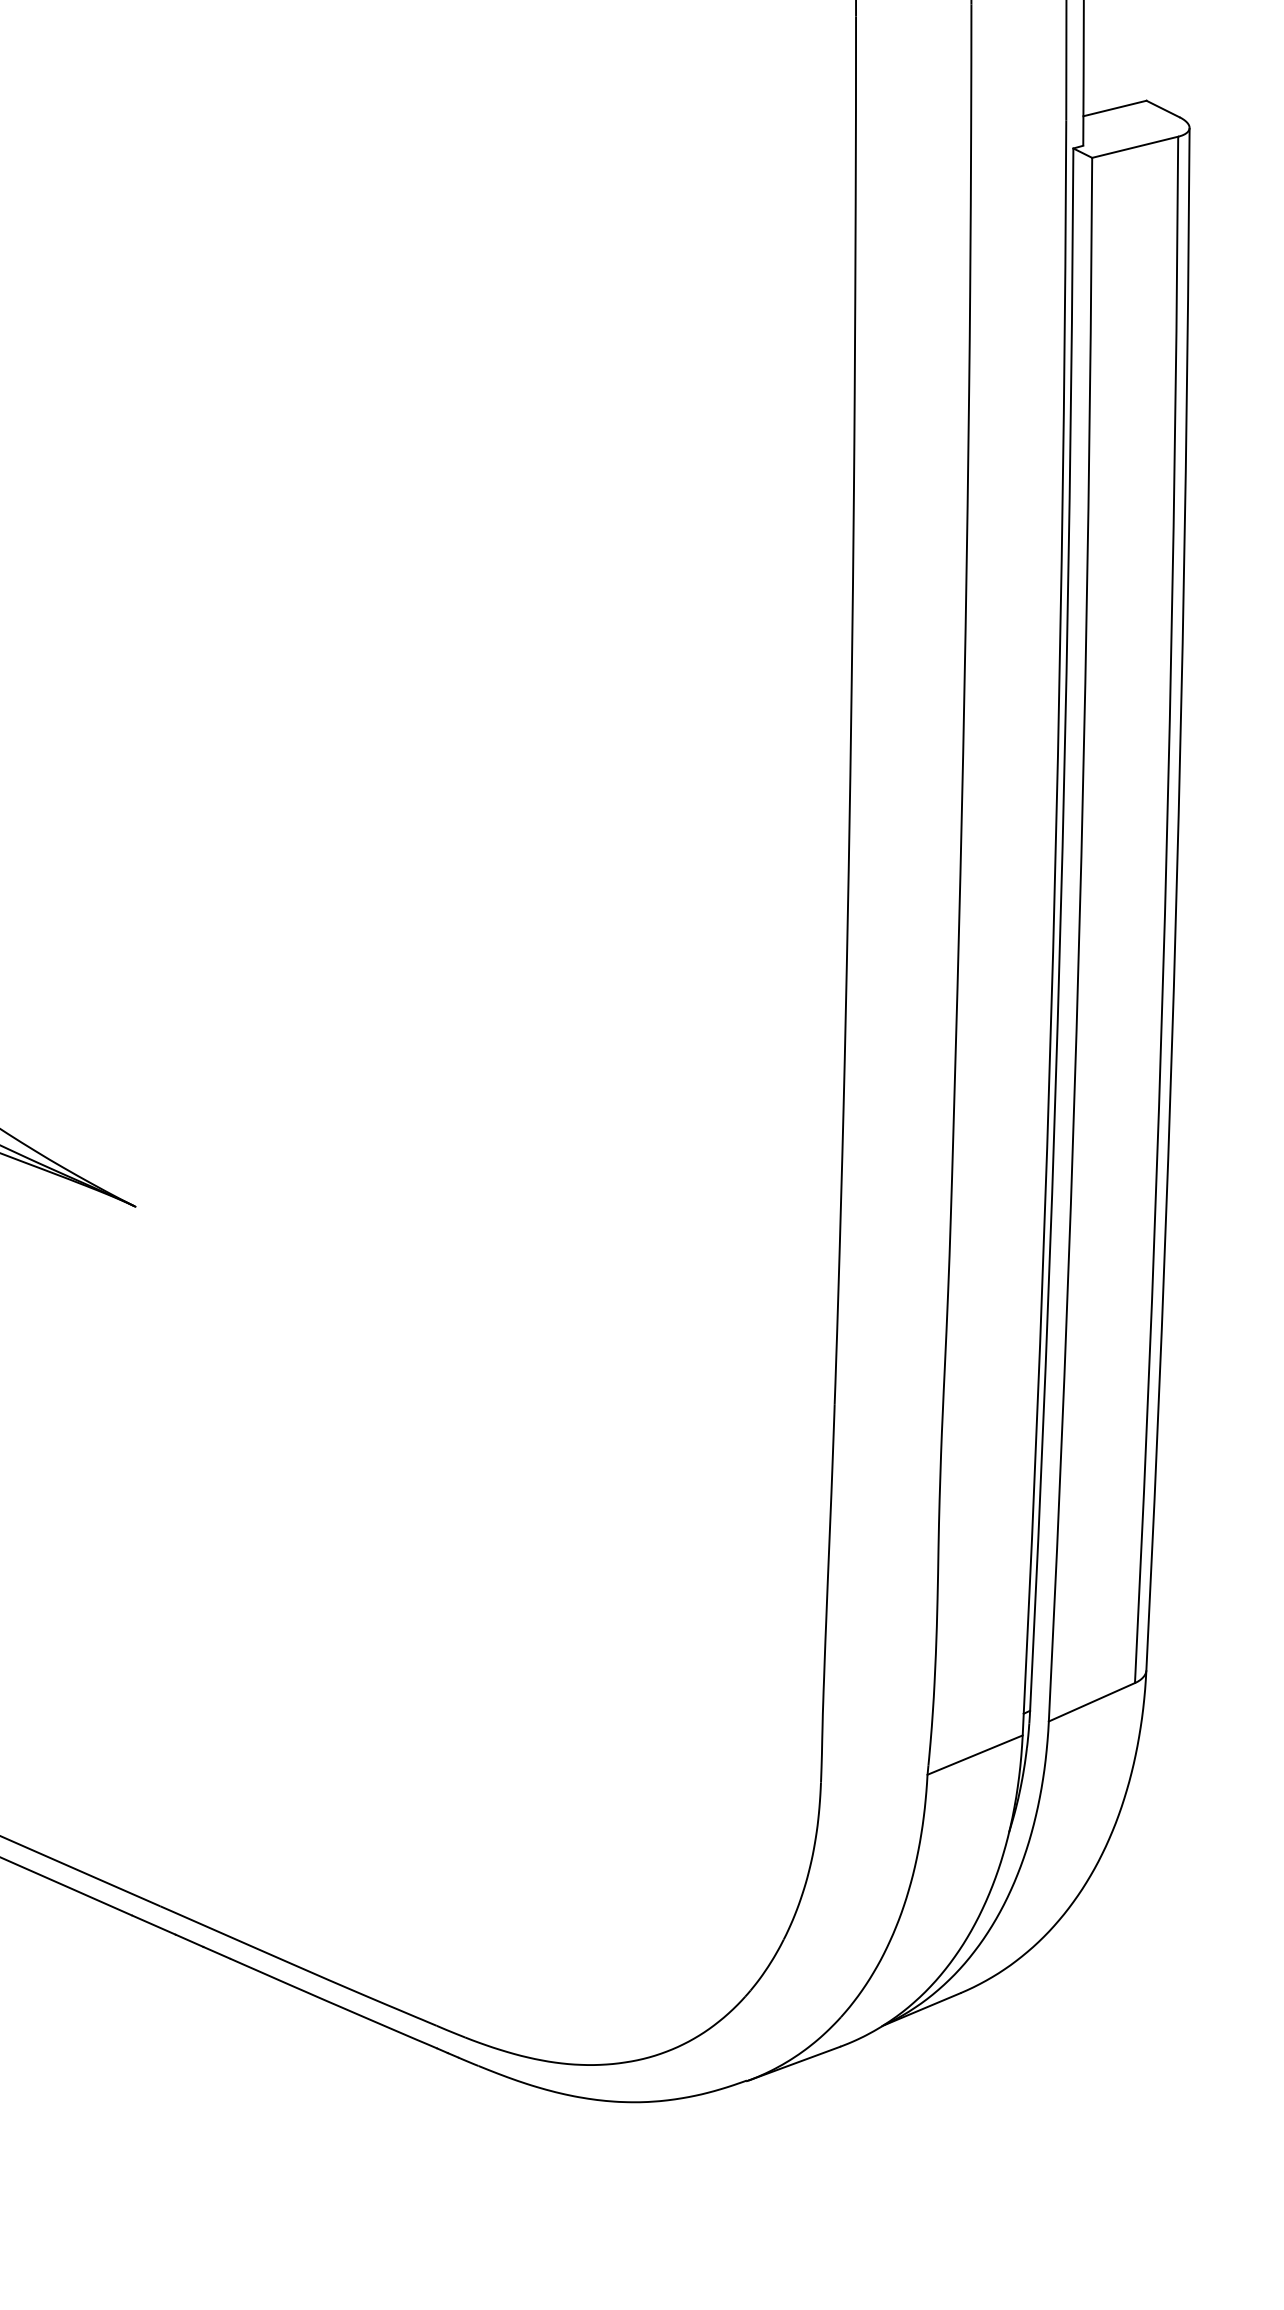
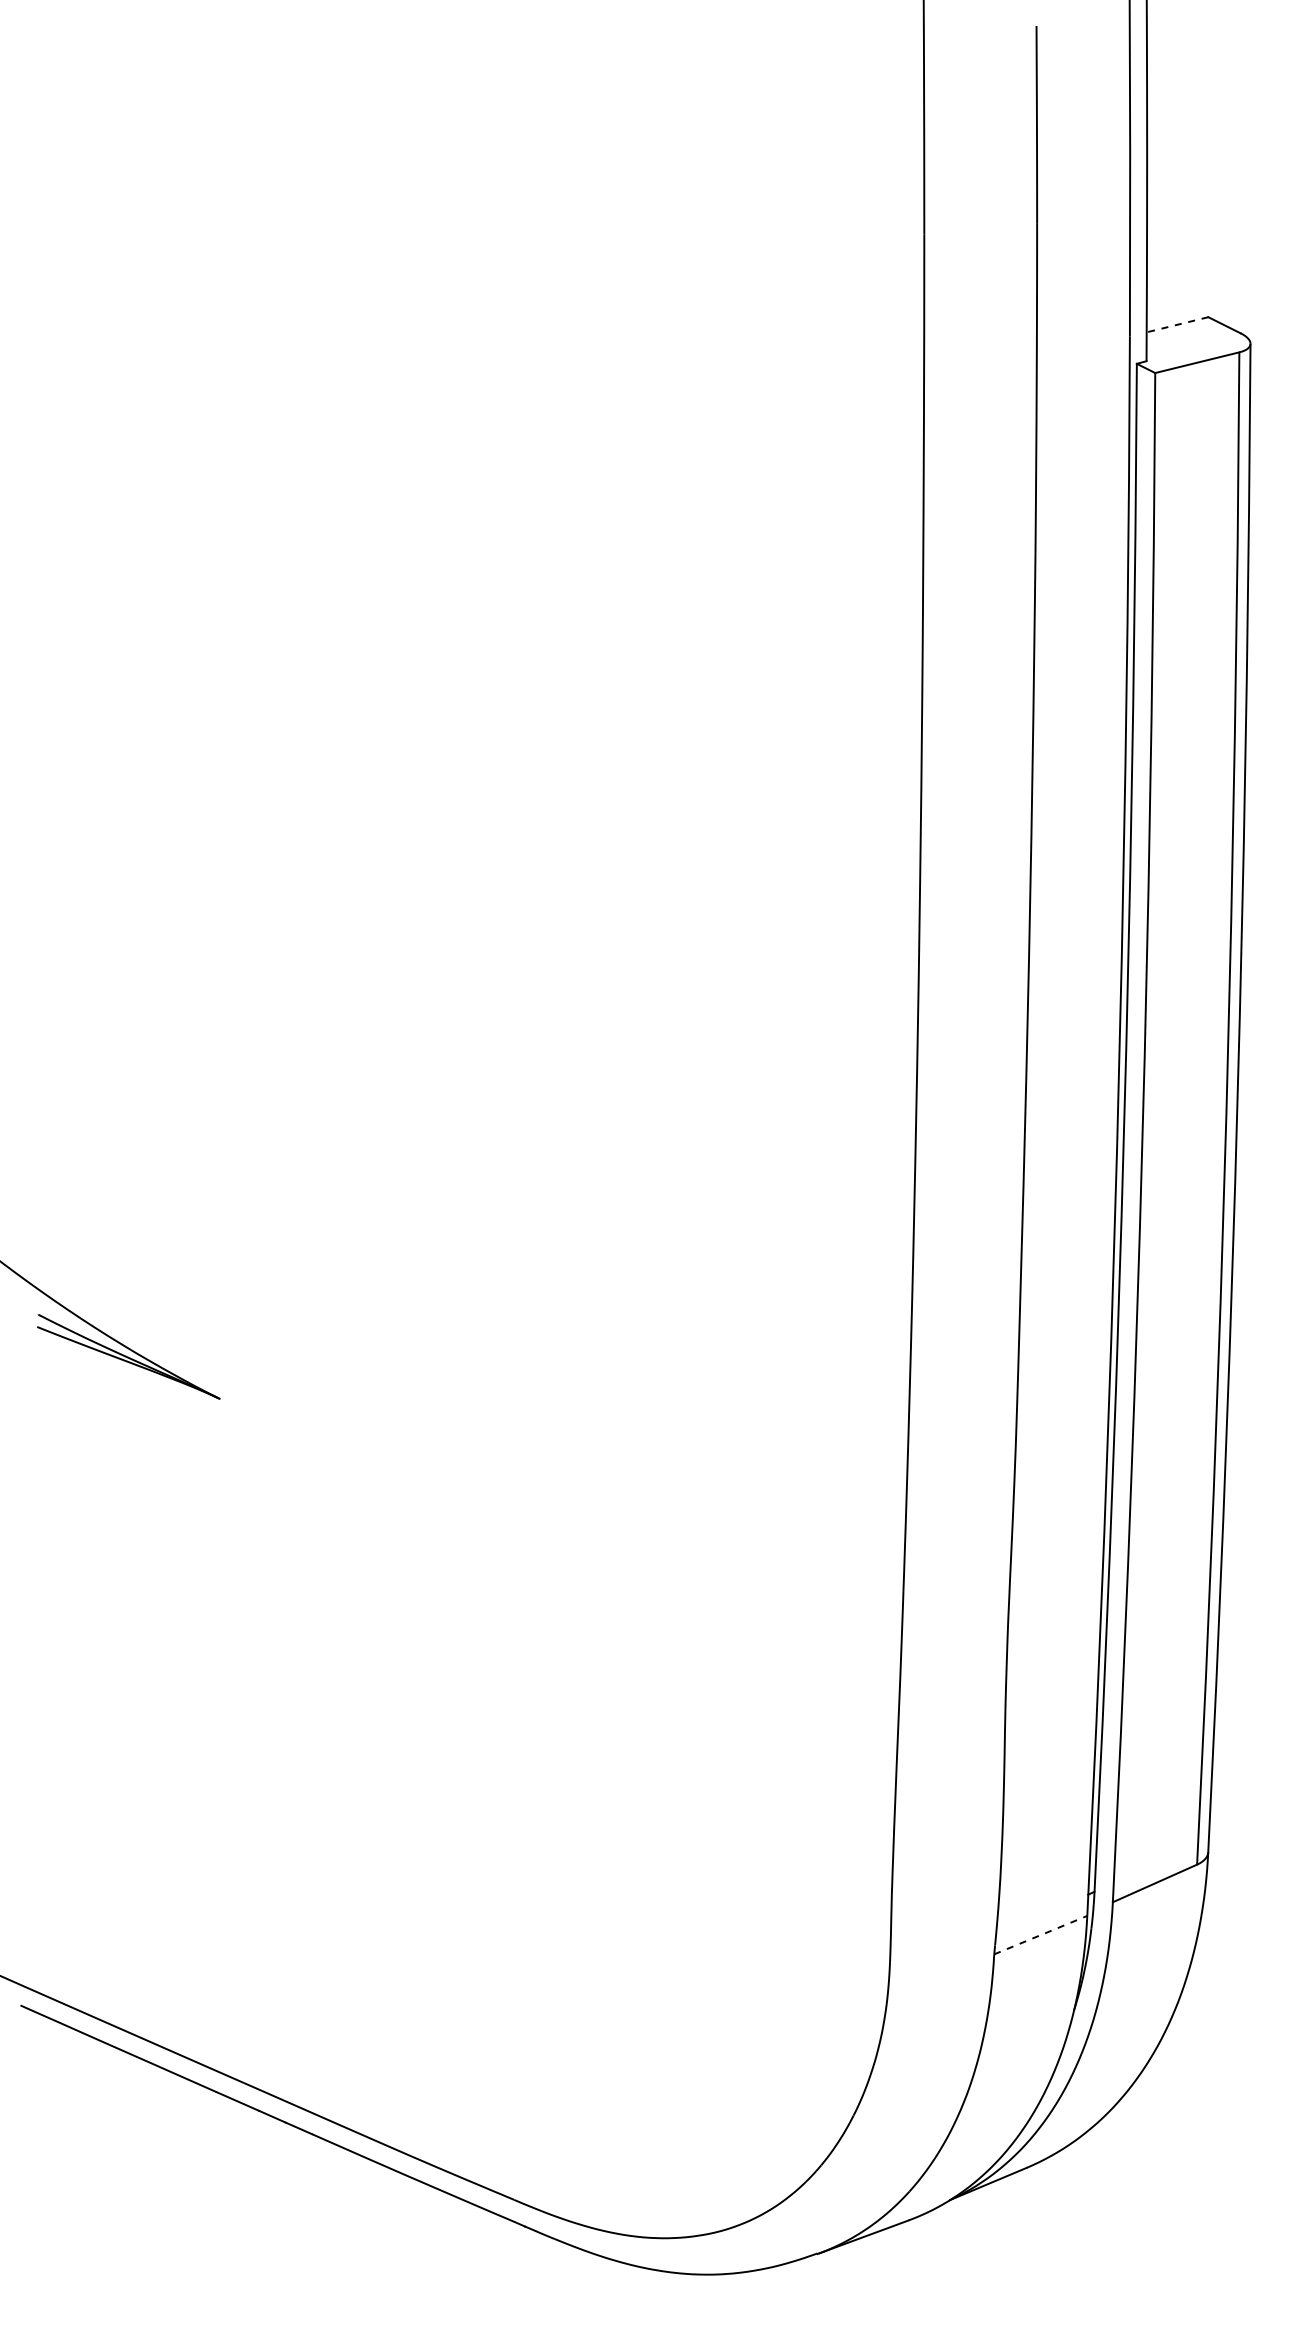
line: (1114, 108) -> (1177, 324), solid -> dashed
line: (975, 1754) -> (1041, 1934), solid -> dashed

